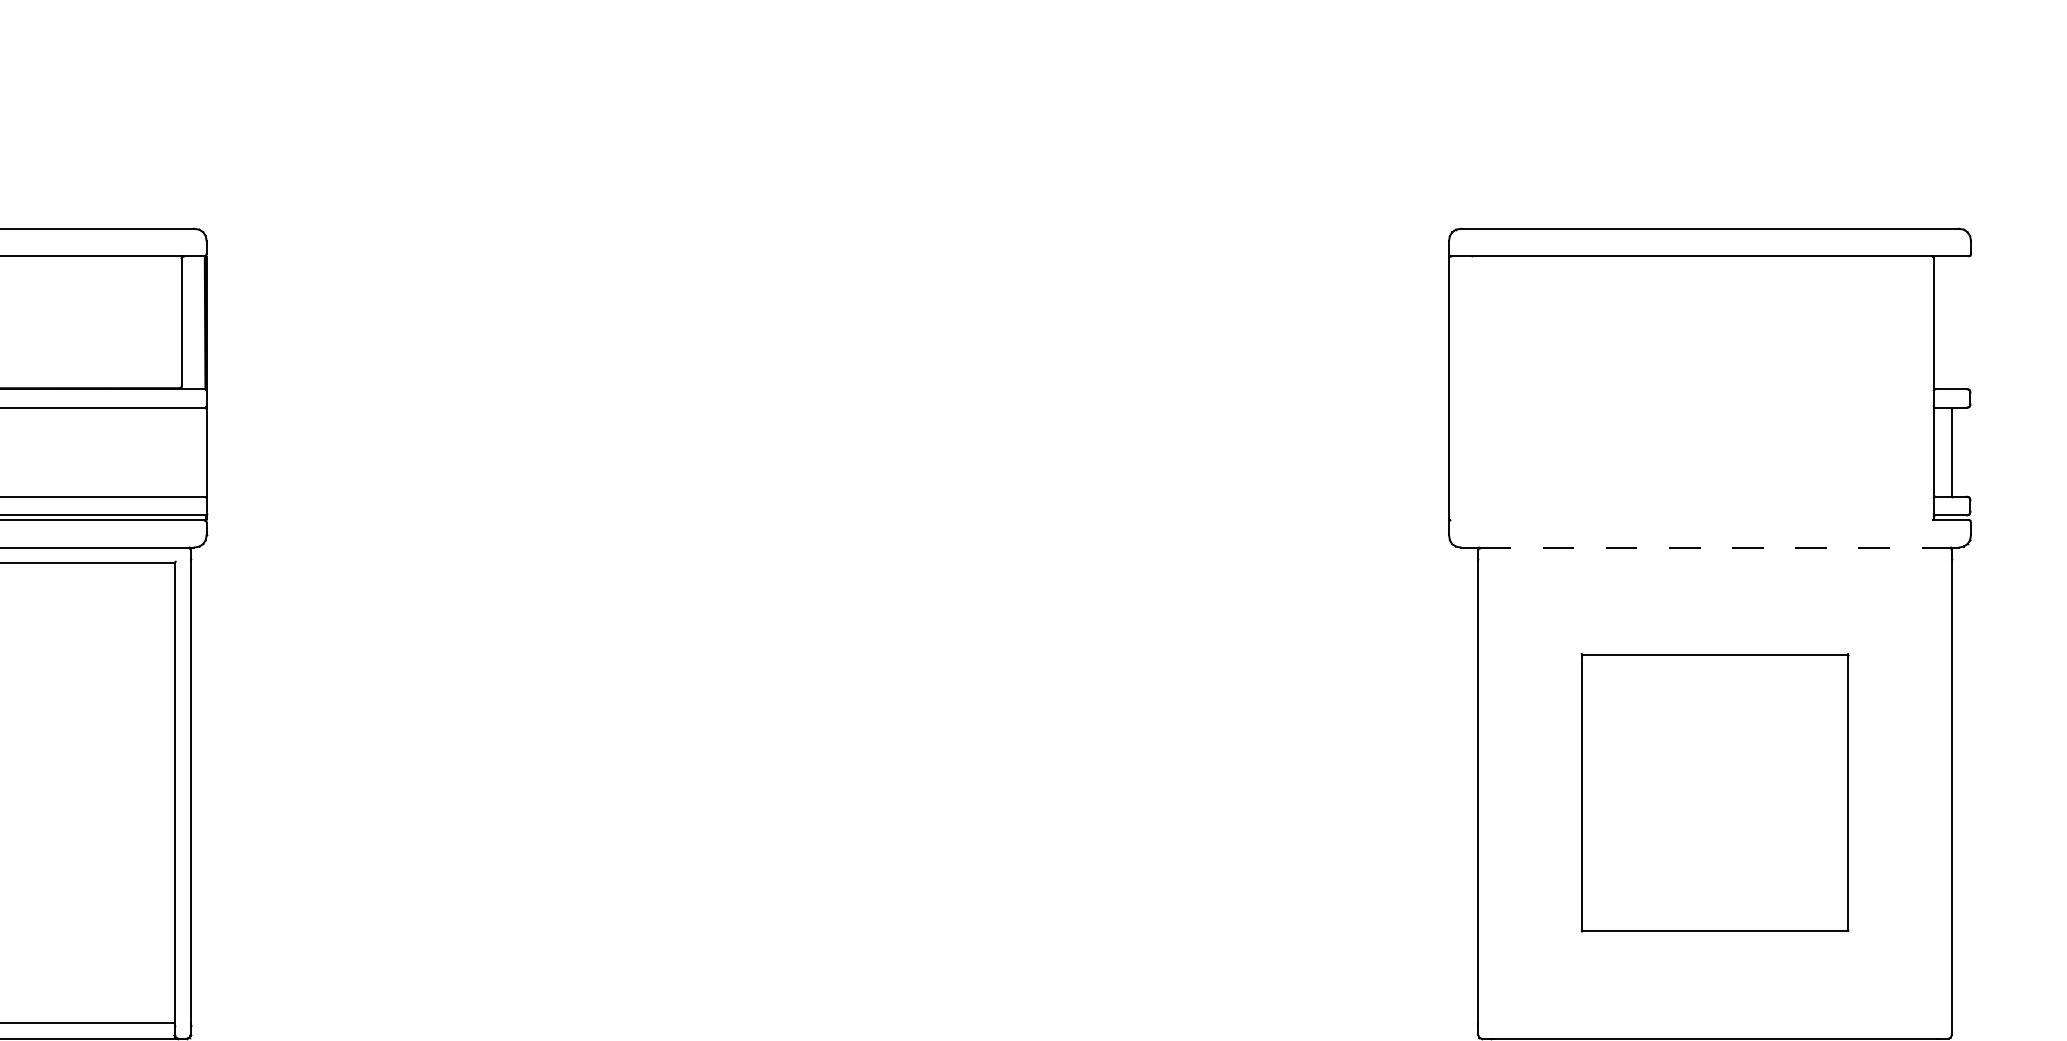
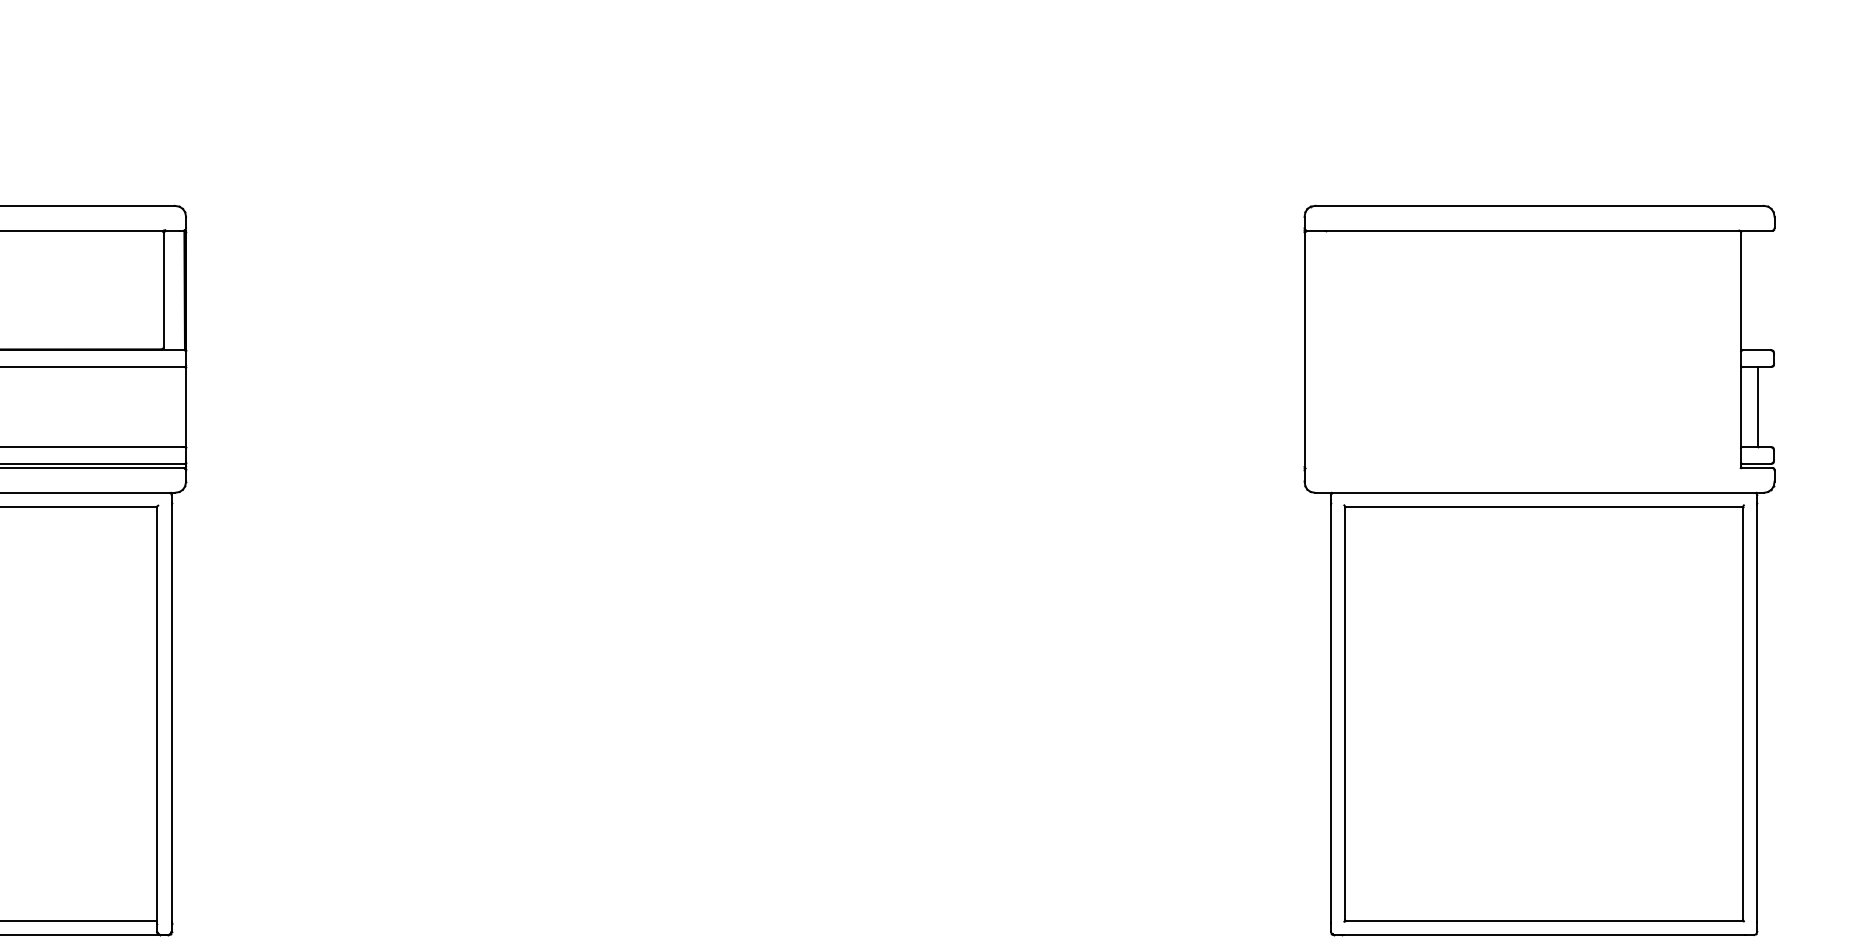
line: (1715, 547) -> (1544, 492), dashed -> solid
part: (1714, 792) -> (1543, 713), size x1.67

